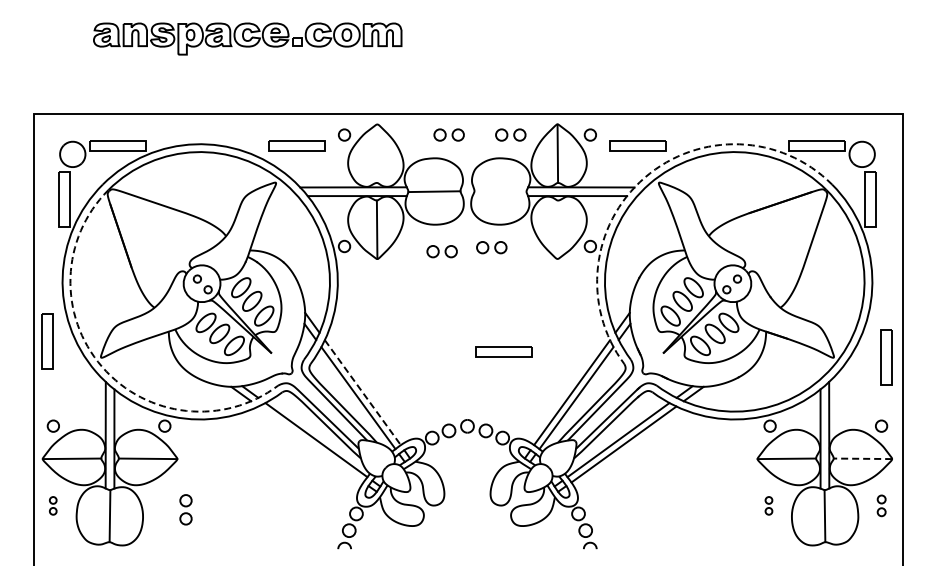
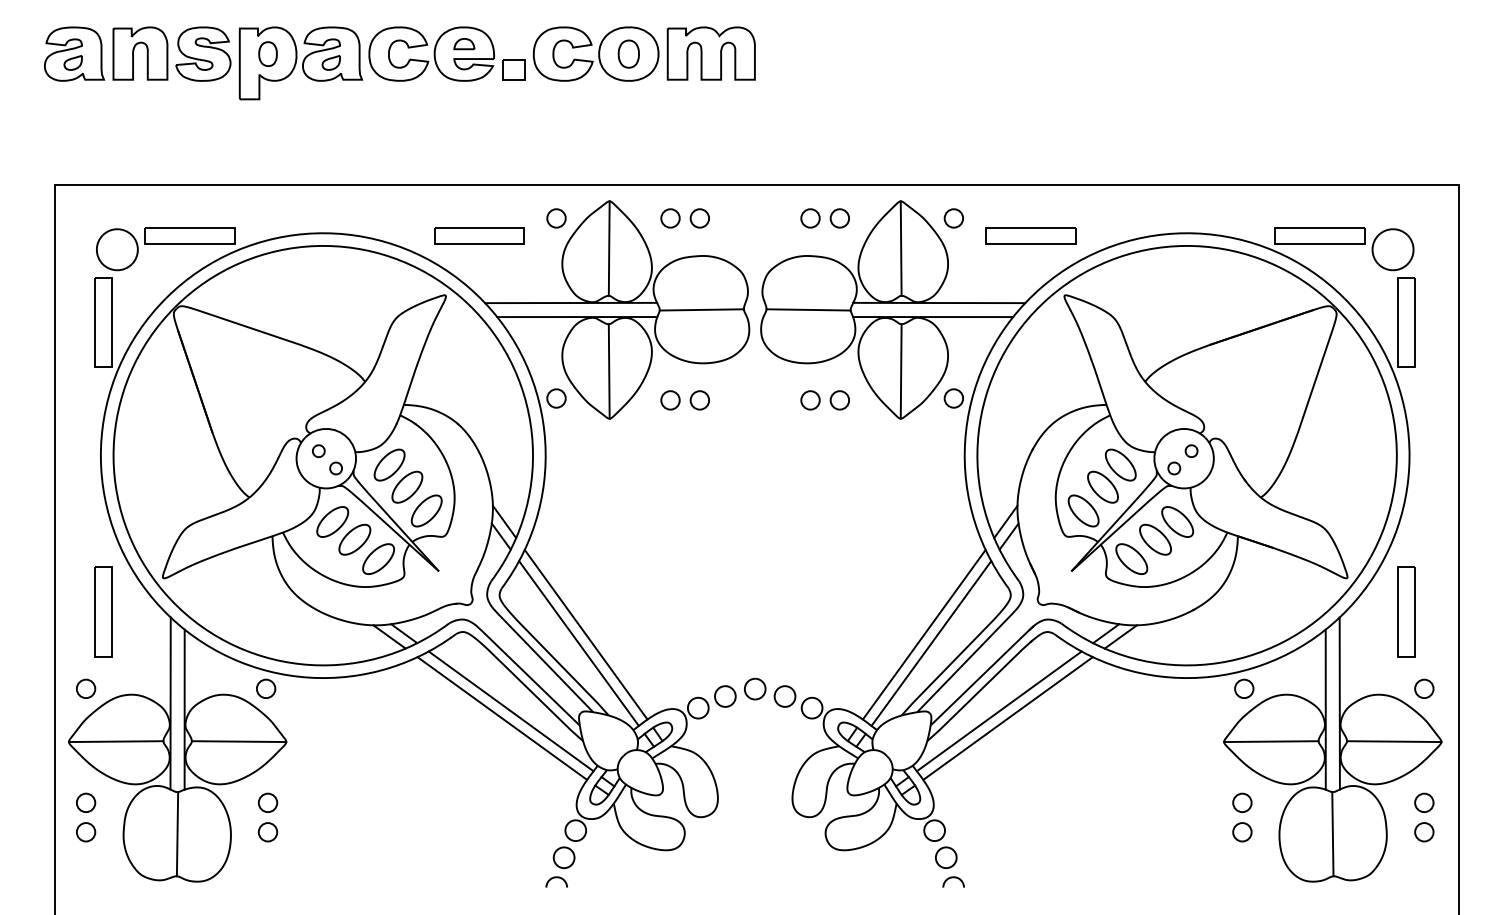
part: (247, 38) -> (399, 62), size x1.43
part: (448, 134) -> (684, 217), moved
line: (376, 153) -> (608, 248), added
arc: (644, 177) -> (1041, 287), dashed -> solid
line: (500, 191) -> (808, 309), added
line: (557, 229) -> (900, 371), added
part: (491, 247) -> (824, 400), moved
part: (441, 251) -> (684, 400), moved
part: (47, 341) -> (103, 611), moved
part: (503, 351) -> (813, 568), removed
part: (886, 357) -> (1406, 611), moved
arc: (102, 366) -> (165, 592), dashed -> solid
line: (362, 392) -> (585, 634), dashed -> solid
line: (310, 444) -> (501, 718), added
line: (862, 458) -> (1393, 741), dashed -> solid
part: (52, 505) -> (84, 817), size x1.67
part: (768, 505) -> (1241, 817), size x1.67
part: (881, 505) -> (1424, 817), size x1.43
part: (185, 509) -> (267, 817), moved

